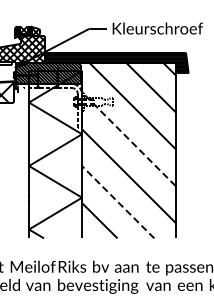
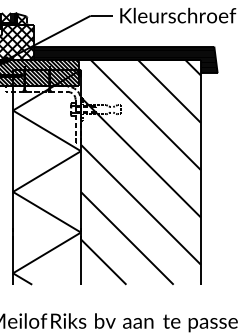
line: (128, 138) -> (140, 156), dashed -> solid
line: (117, 201) -> (126, 237), dashed -> solid

